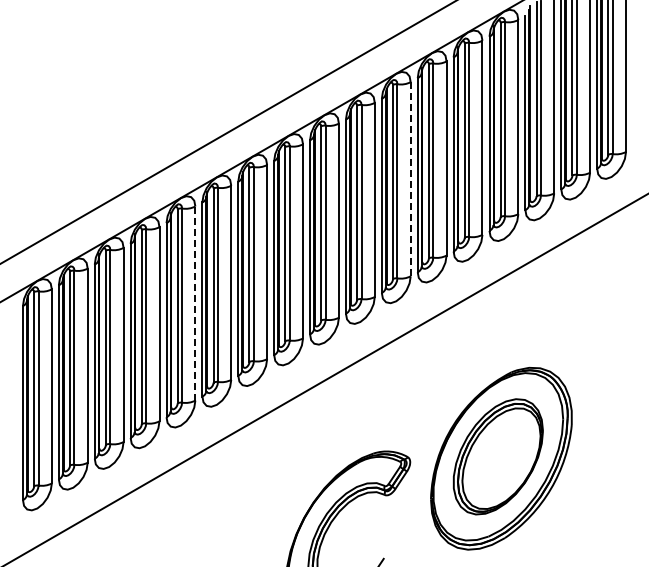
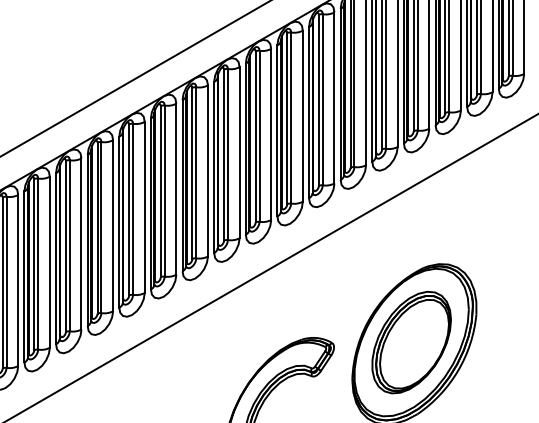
line: (410, 178) -> (334, 97), dashed -> solid
line: (195, 303) -> (144, 207), dashed -> solid

